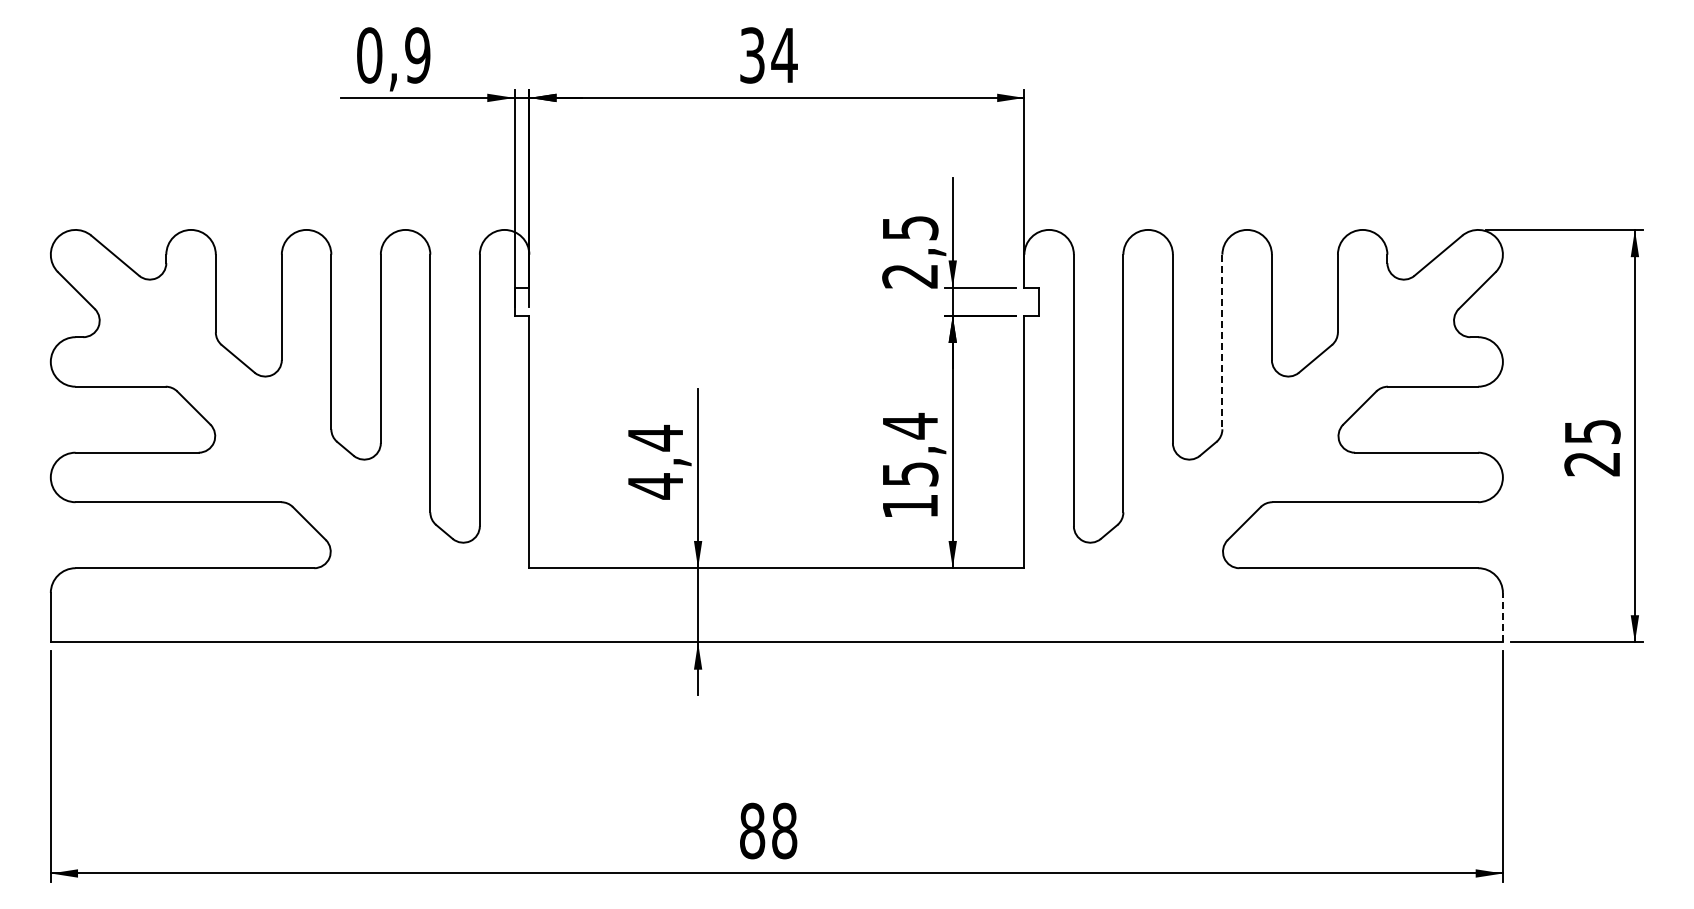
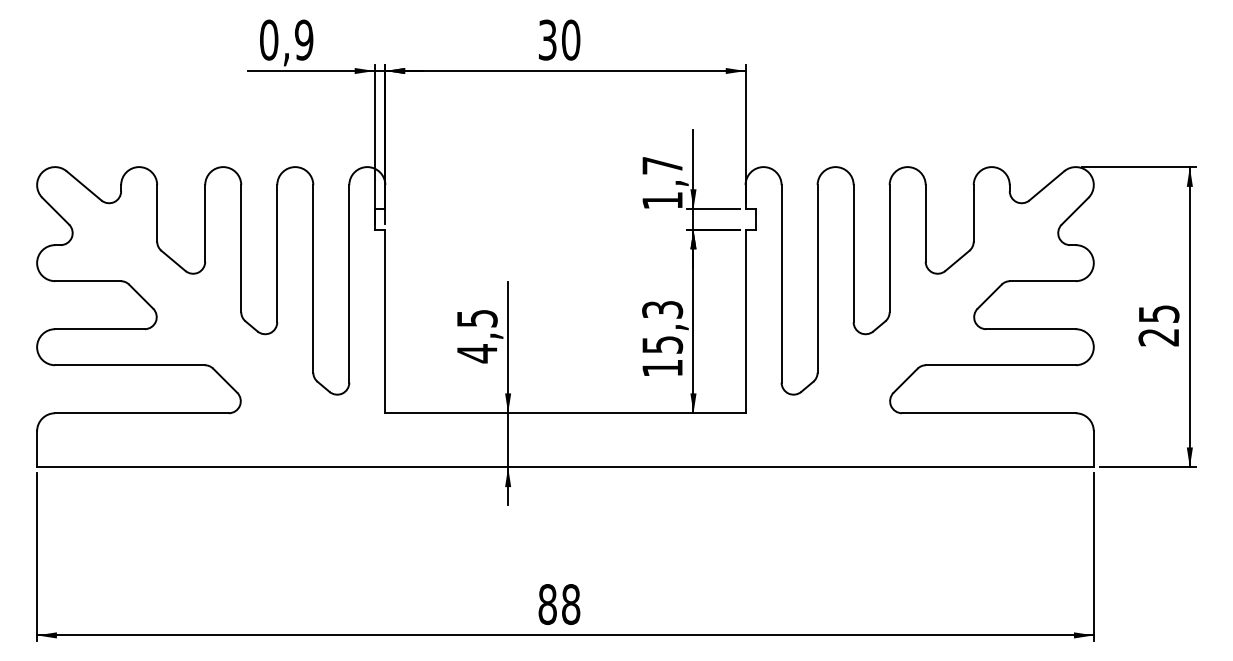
text: (784, 55) -> (571, 40), 34 -> 30
text: (910, 252) -> (662, 183), 2,5 -> 1,7
line: (1222, 342) -> (889, 248), dashed -> solid
text: (910, 425) -> (662, 309), 15,4 -> 15,3
text: (655, 437) -> (477, 318), 4,4 -> 4,5
line: (1502, 617) -> (1093, 449), dashed -> solid

